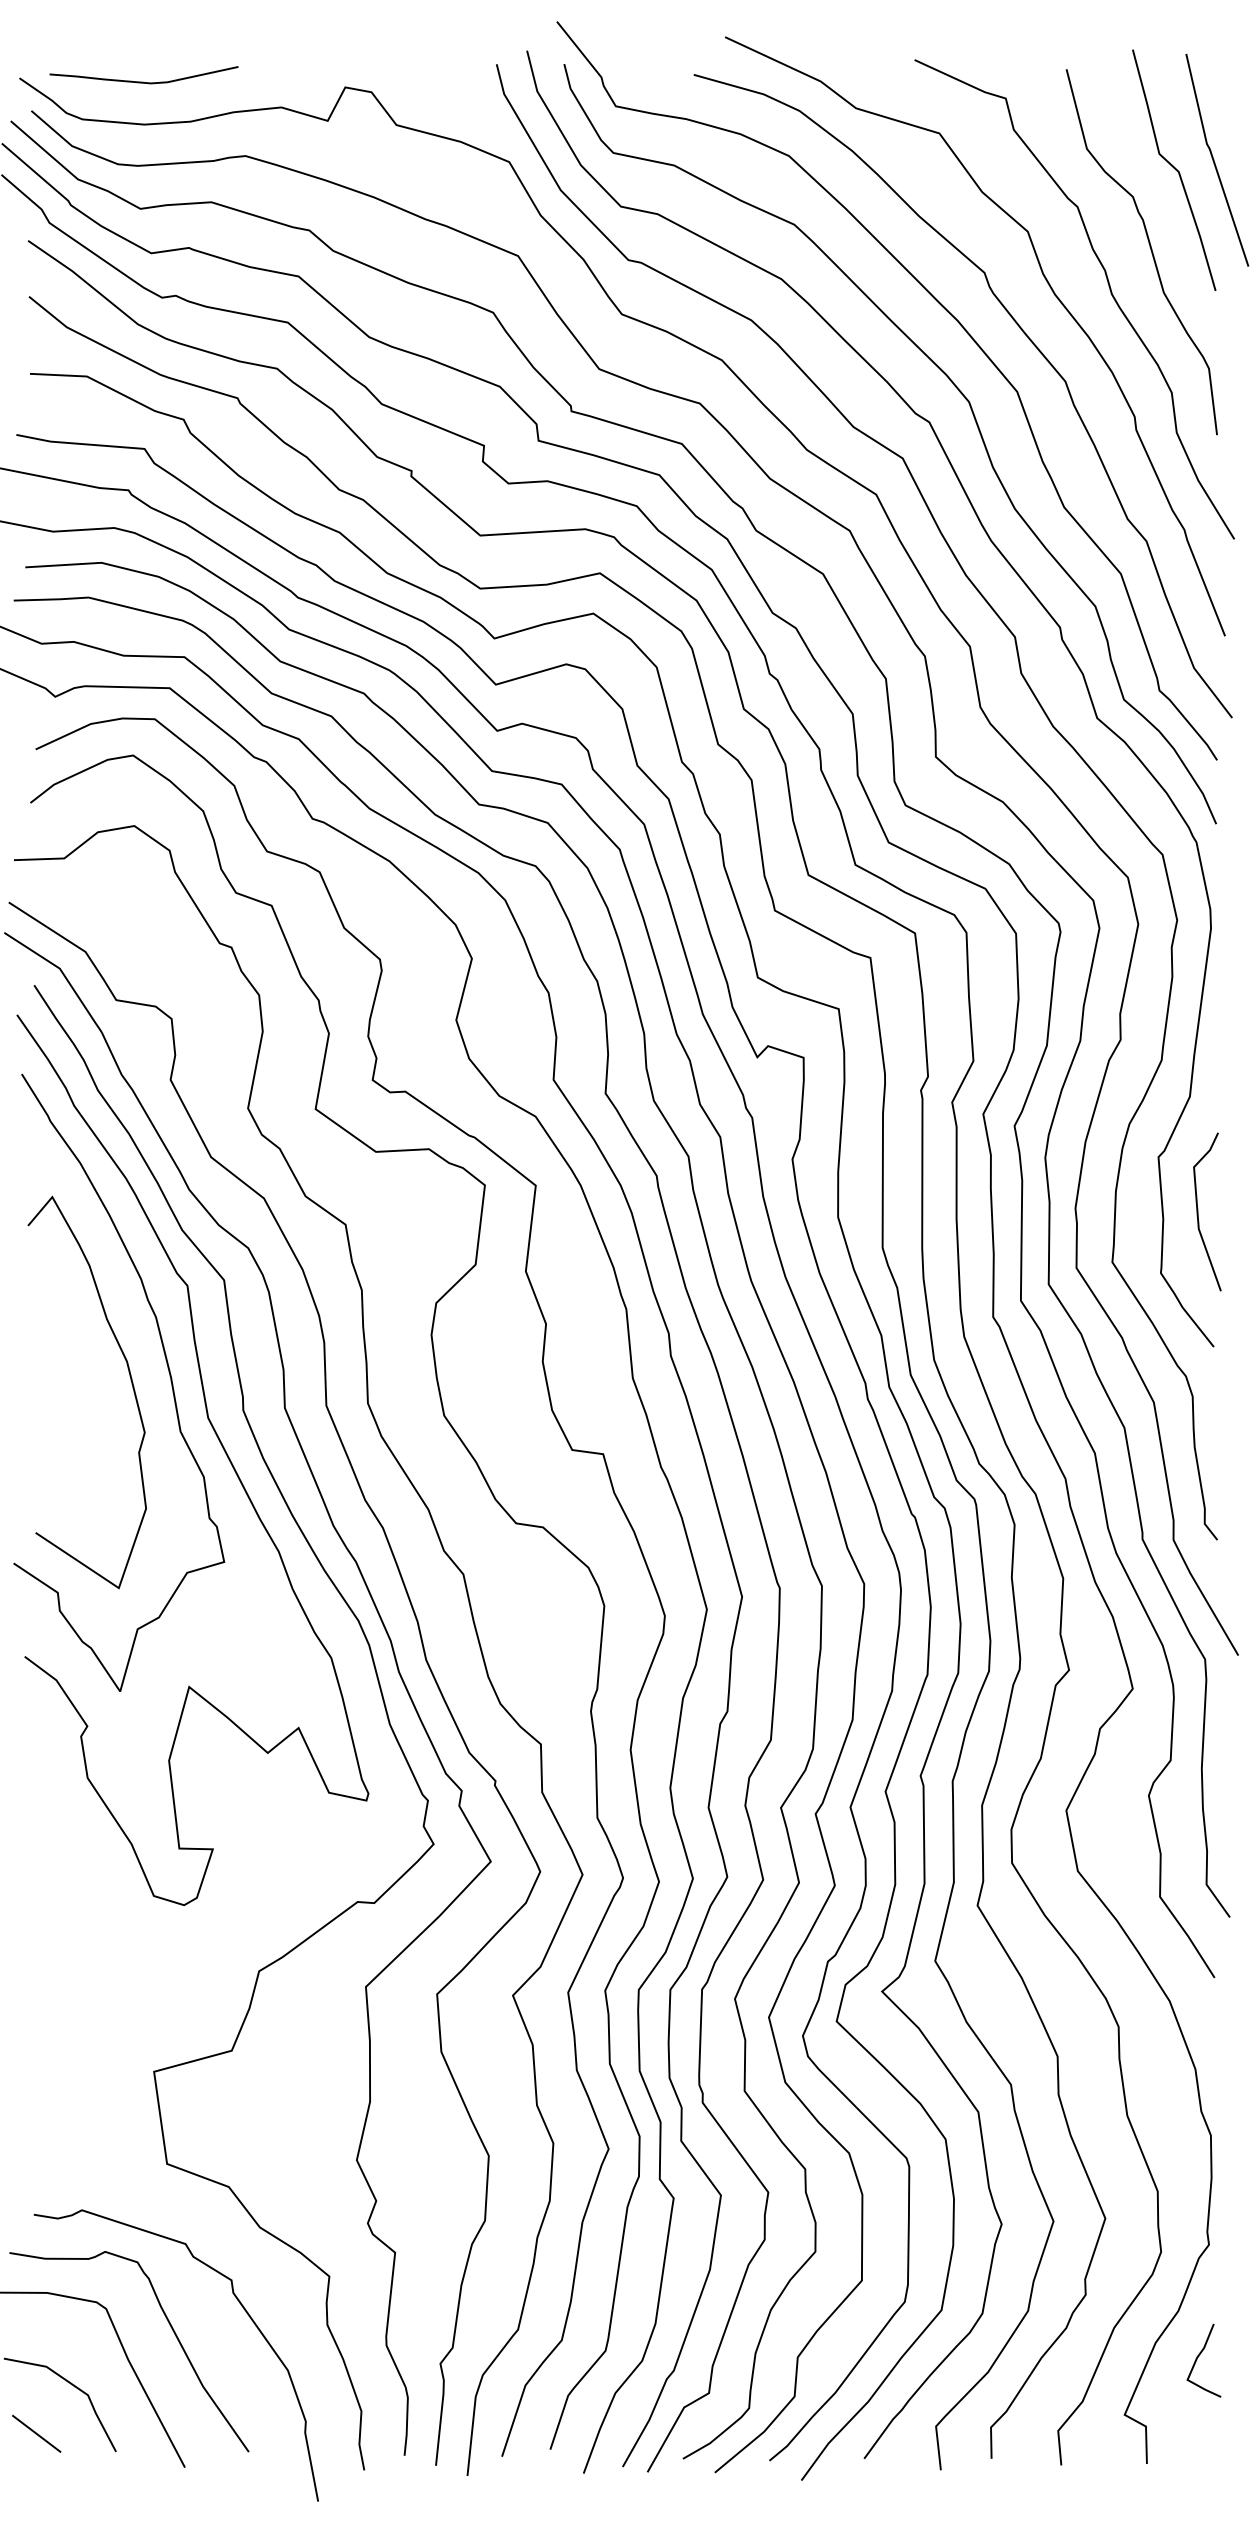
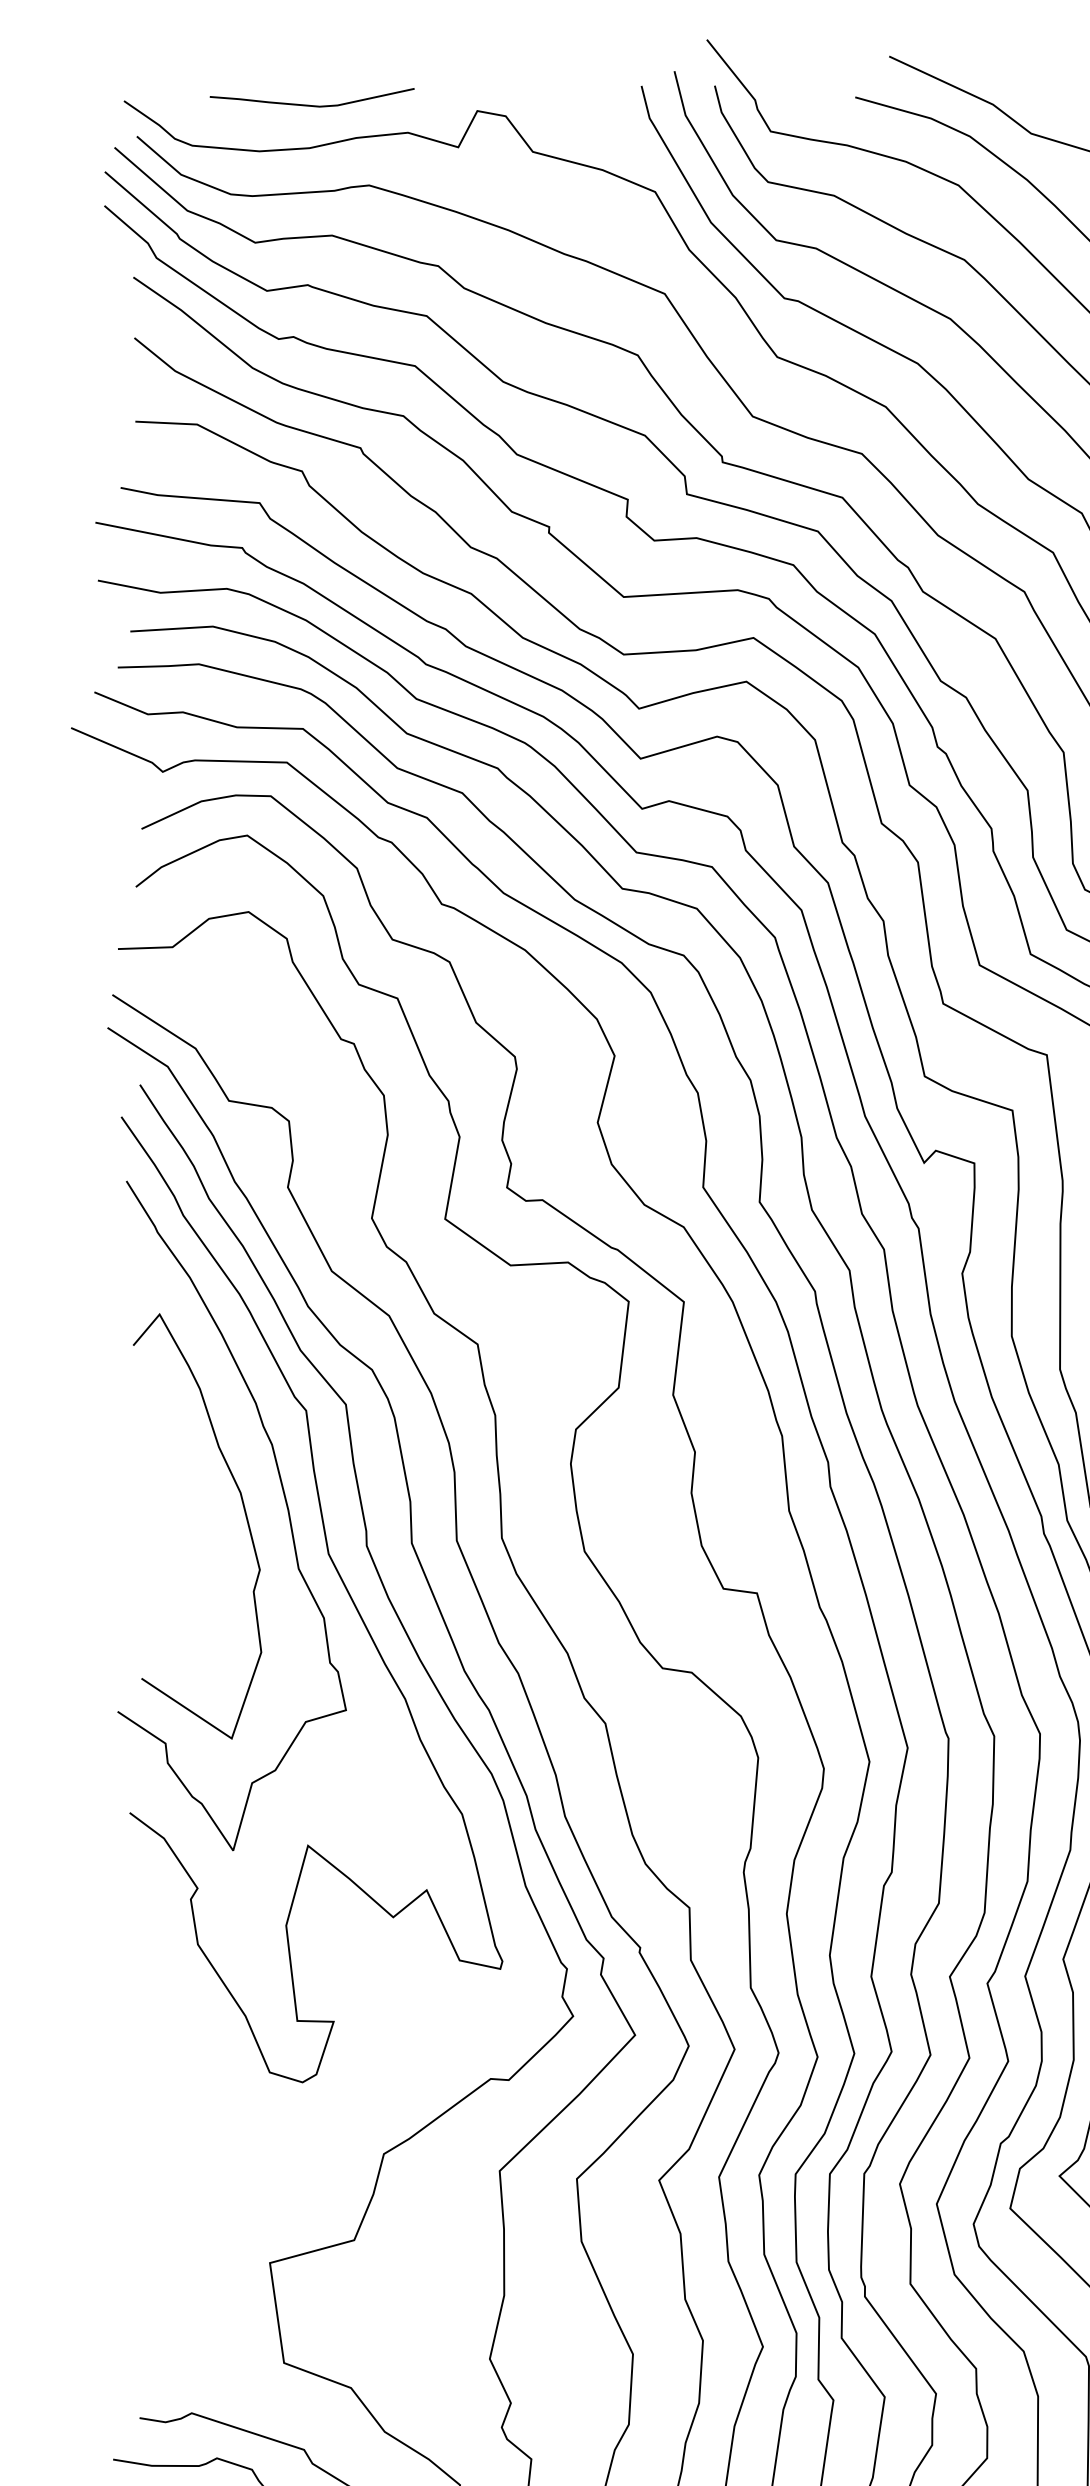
curve: (143, 81) -> (311, 104), moved

